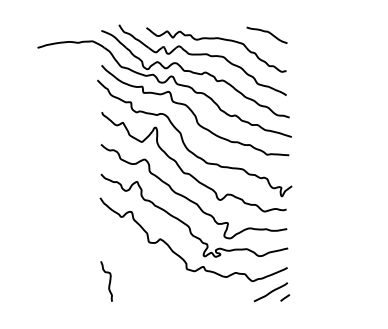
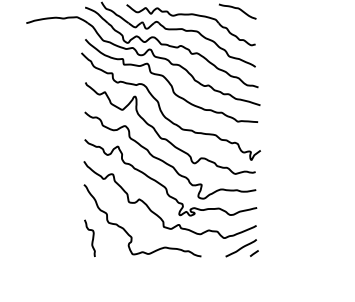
curve: (148, 275) -> (128, 232), added

